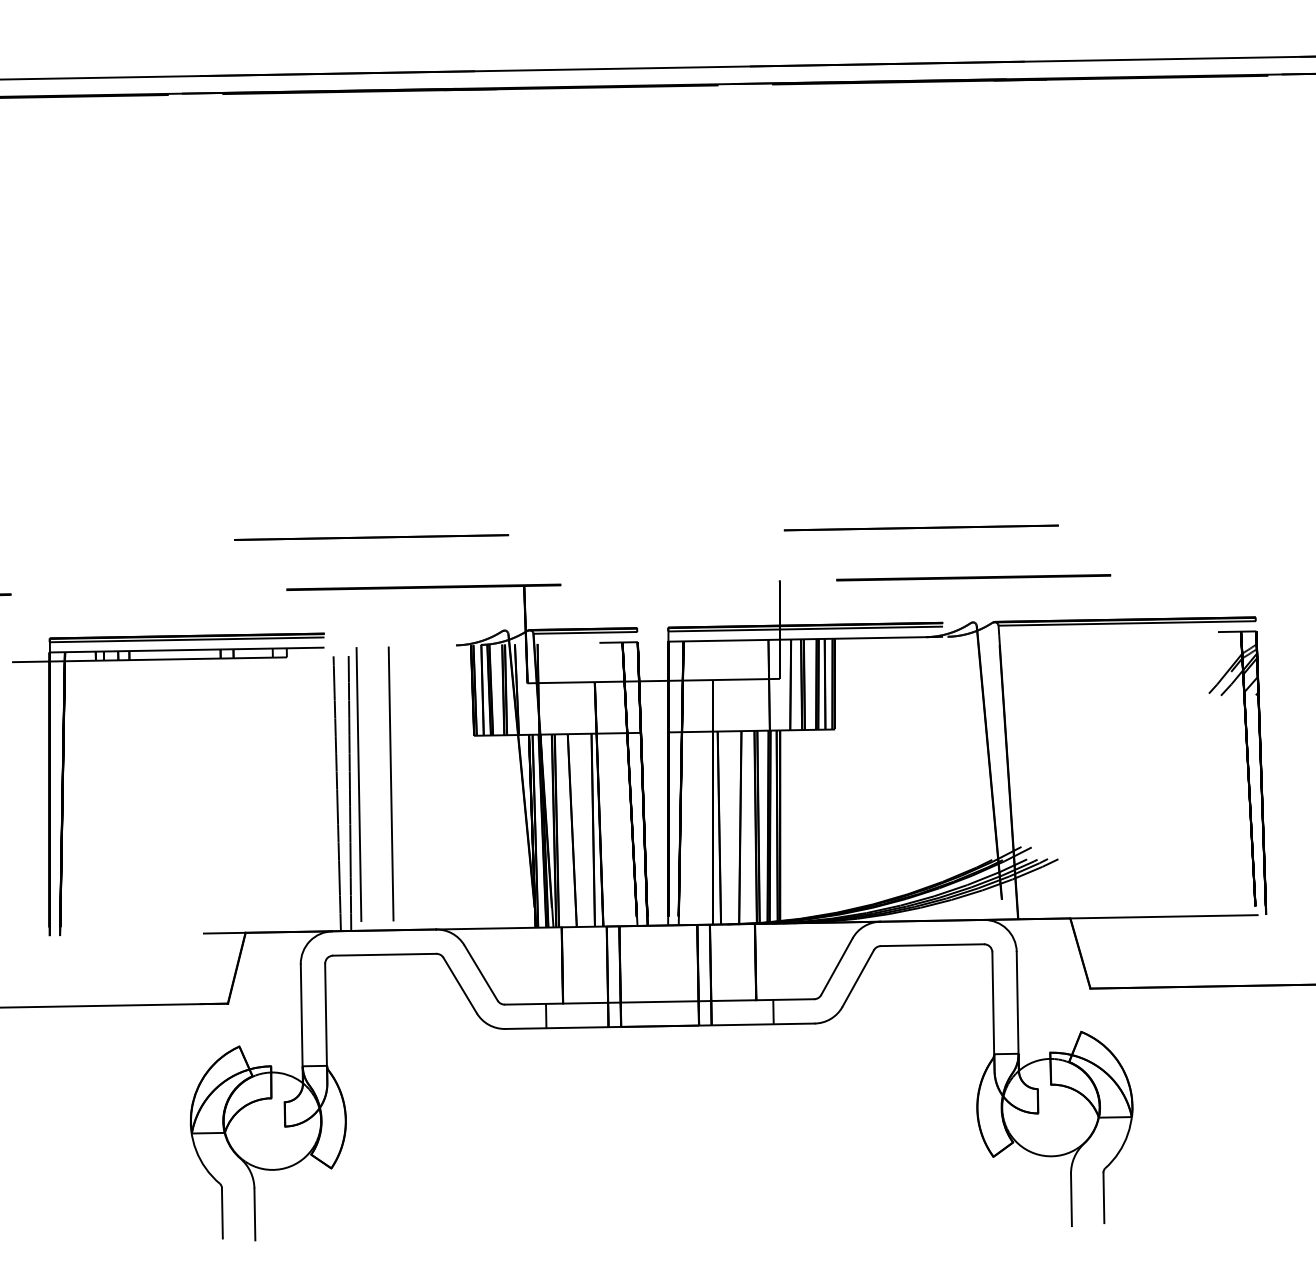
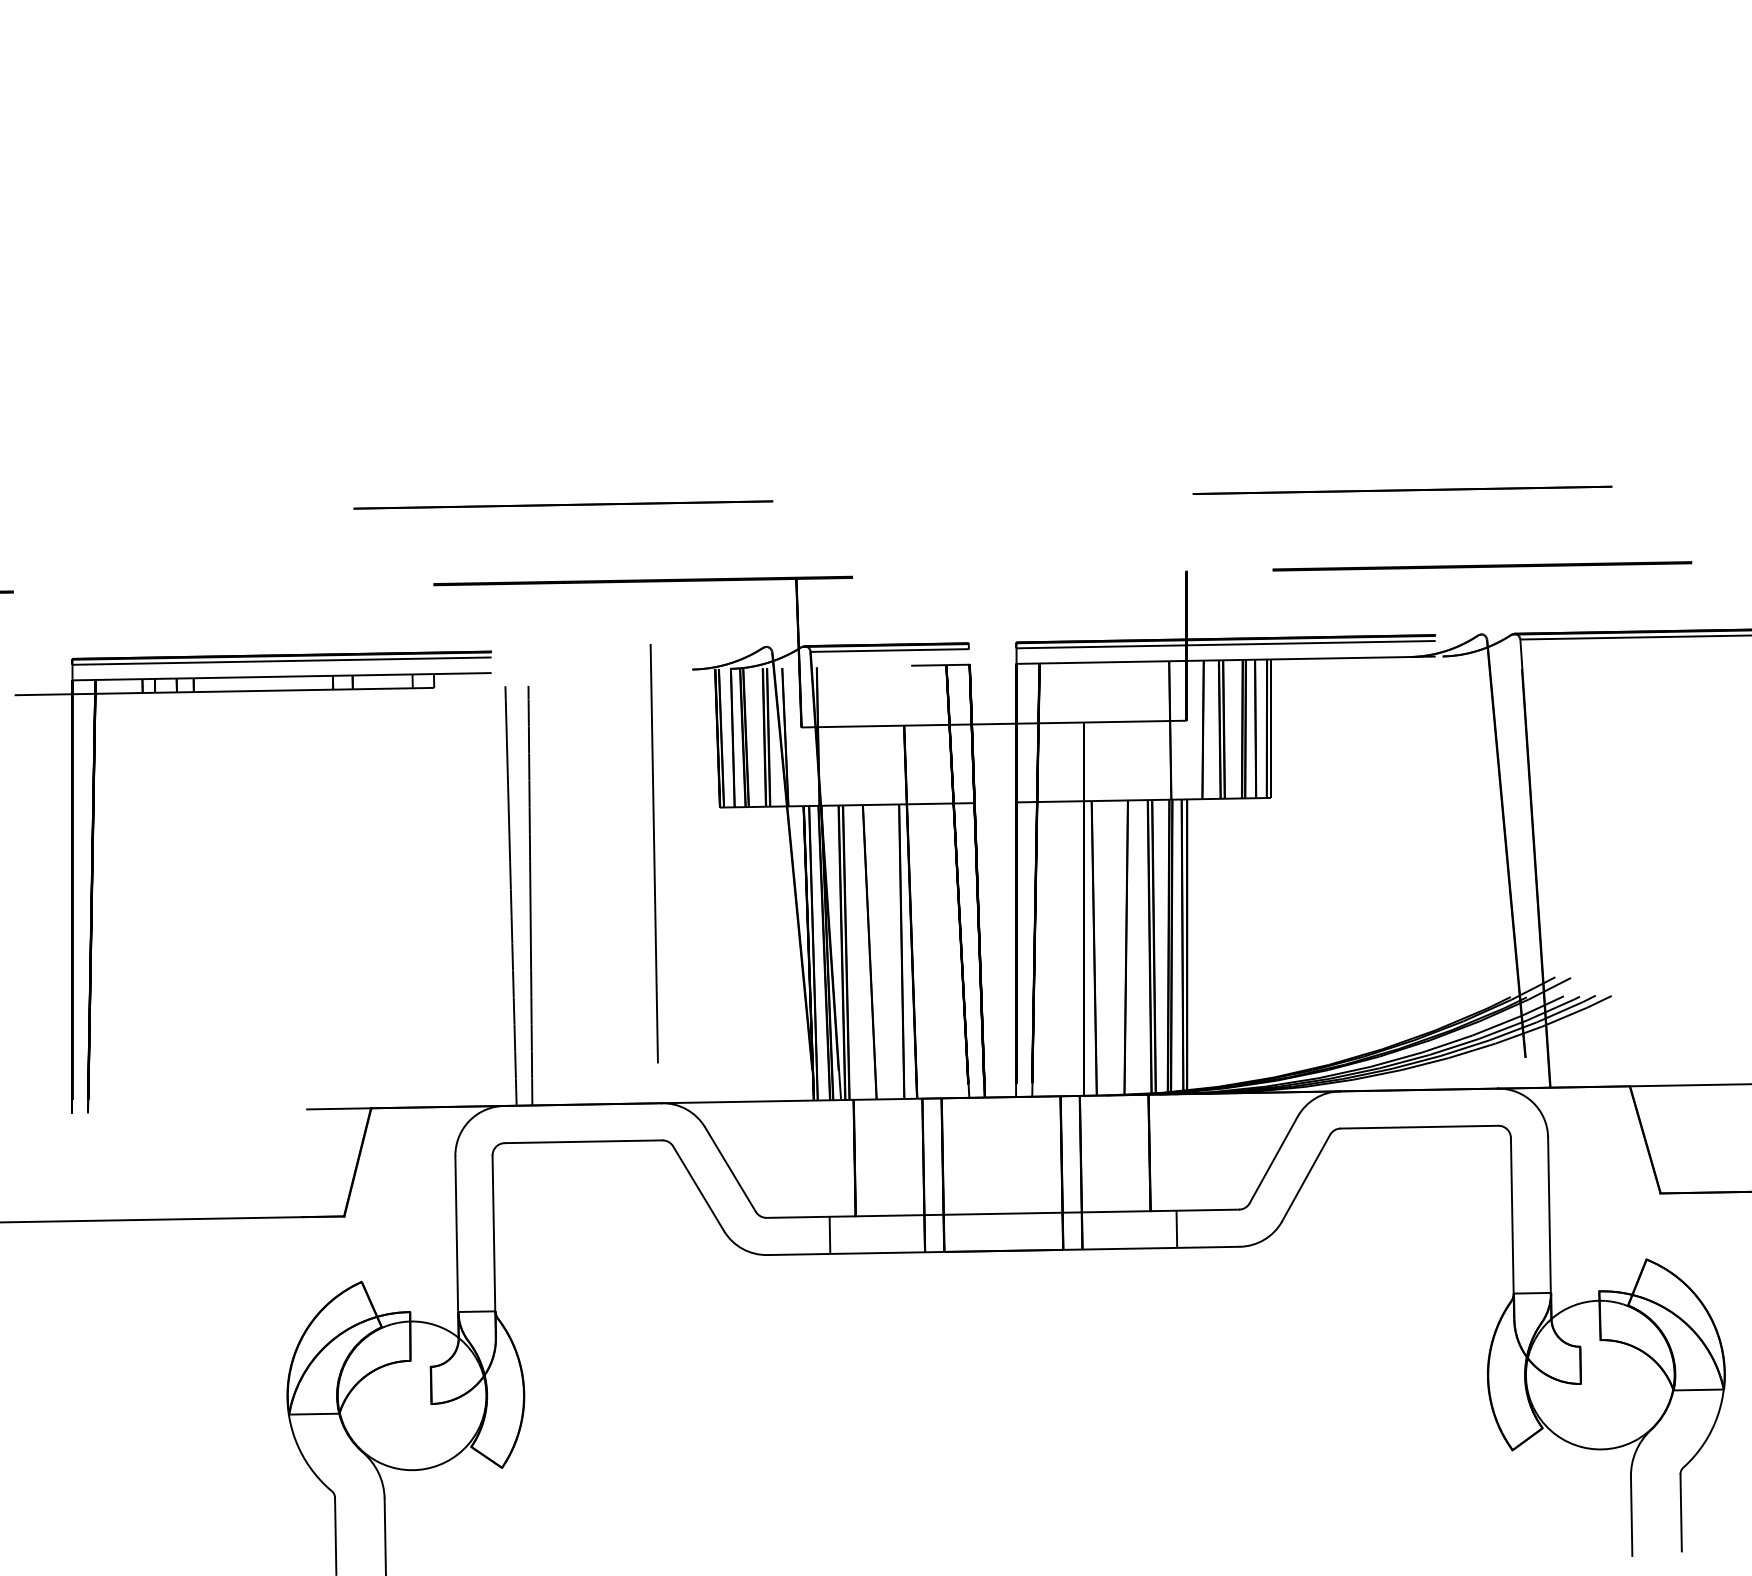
line: (390, 783) -> (653, 852), moved
line: (358, 788) -> (543, 888), removed

